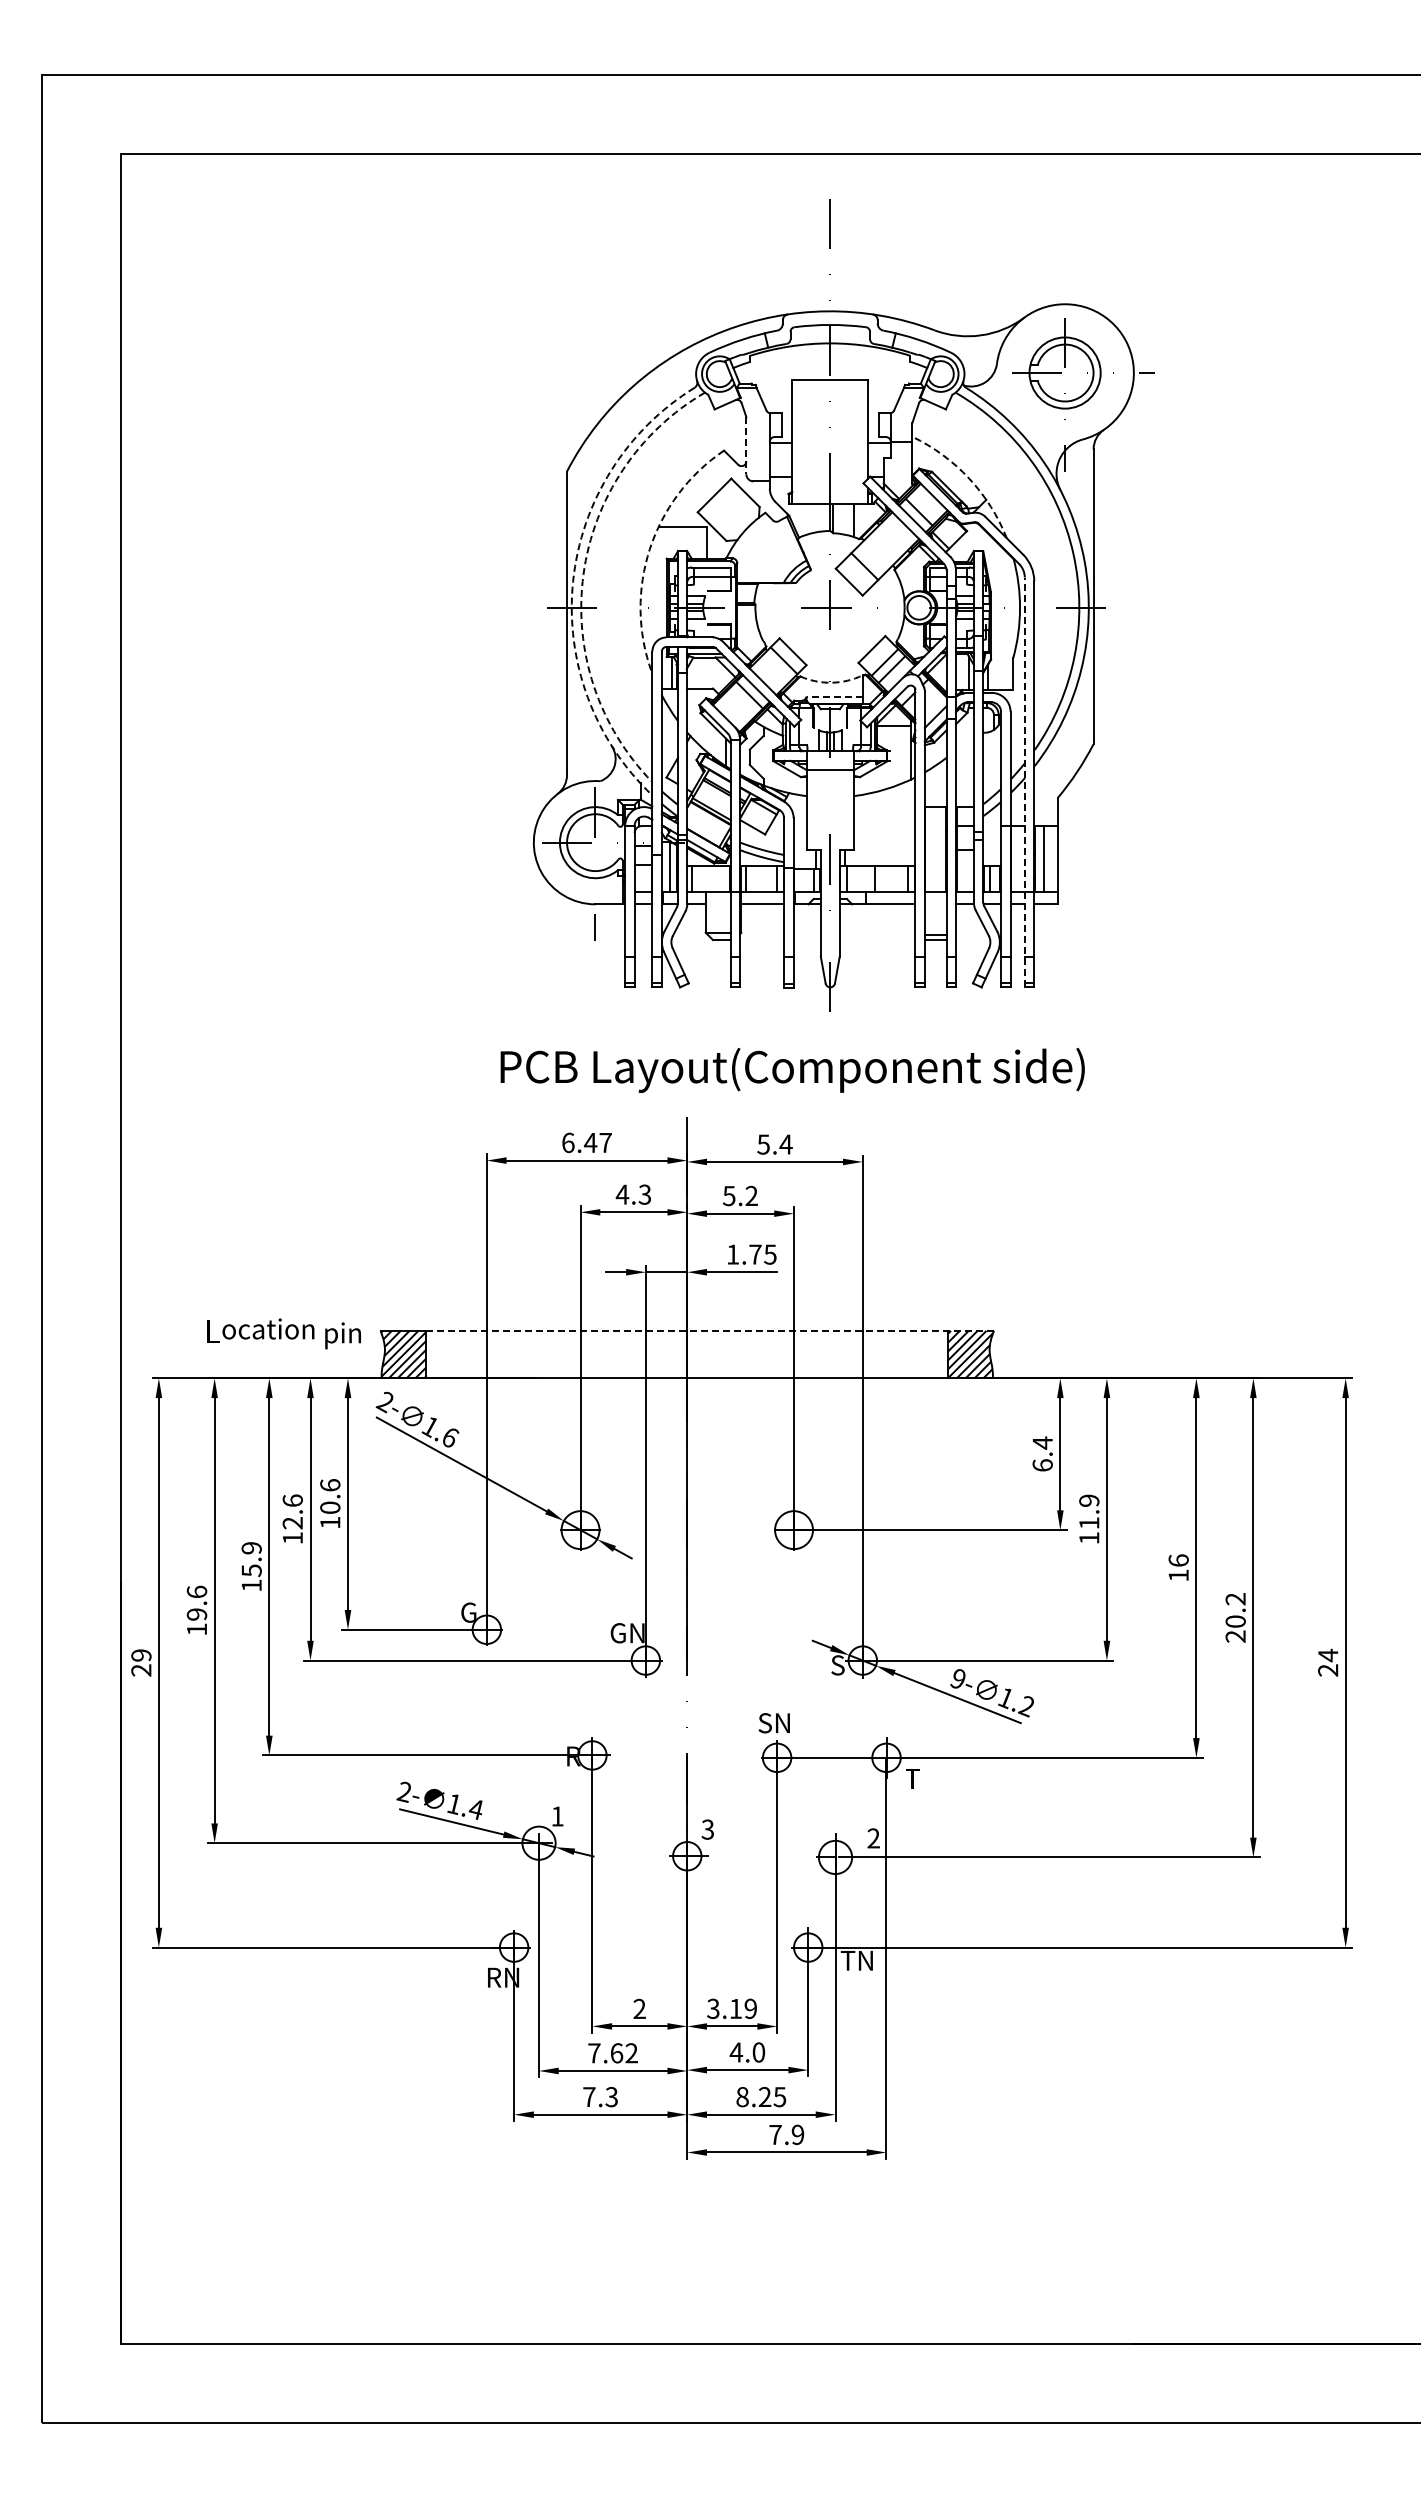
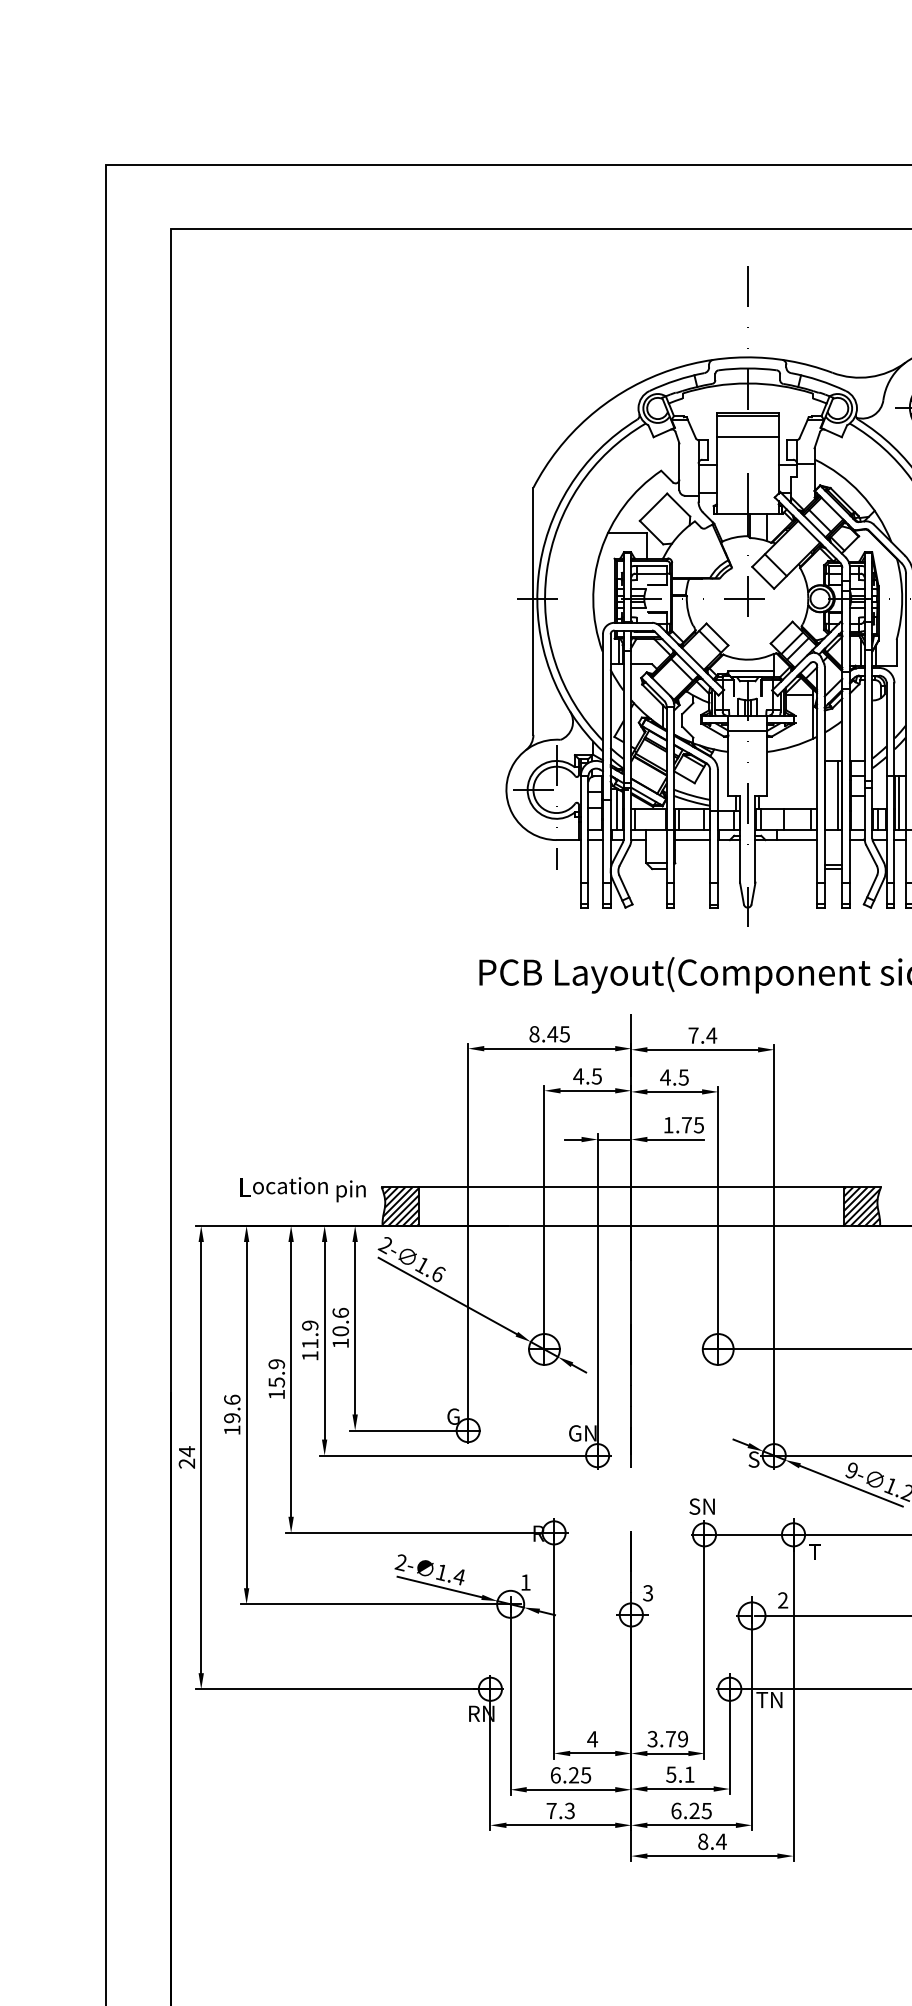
line: (830, 383) -> (747, 416), added
line: (830, 408) -> (747, 436), added
line: (746, 445) -> (679, 466), dashed -> solid
arc: (969, 478) -> (861, 493), dashed -> solid
arc: (649, 549) -> (600, 551), dashed -> solid
arc: (583, 574) -> (546, 571), dashed -> solid
arc: (573, 581) -> (538, 577), dashed -> solid
arc: (831, 682) -> (748, 659), dashed -> solid
line: (834, 696) -> (751, 670), dashed -> solid
line: (1024, 782) -> (905, 740), dashed -> solid
line: (940, 849) -> (837, 795), added
line: (1016, 859) -> (899, 803), added
text: (586, 1142) -> (549, 1033), 6.47 -> 8.45
text: (763, 1144) -> (693, 1035), 5.4 -> 7.4
text: (645, 1194) -> (597, 1076), 4.3 -> 4.5
text: (739, 1195) -> (673, 1077), 5.2 -> 4.5
line: (710, 1330) -> (650, 1186), dashed -> solid
text: (292, 1511) -> (309, 1334), 12.6 -> 11.9
text: (141, 1655) -> (187, 1451), 29 -> 24
text: (639, 2008) -> (592, 1738), 2 -> 4
text: (735, 2008) -> (670, 1738), 3.19 -> 3.79
text: (747, 2052) -> (680, 1774), 4.0 -> 5.1
text: (612, 2053) -> (570, 1775), 7.62 -> 6.25
text: (742, 2097) -> (676, 1811), 8.25 -> 6.25
text: (786, 2134) -> (712, 1841), 7.9 -> 8.4

